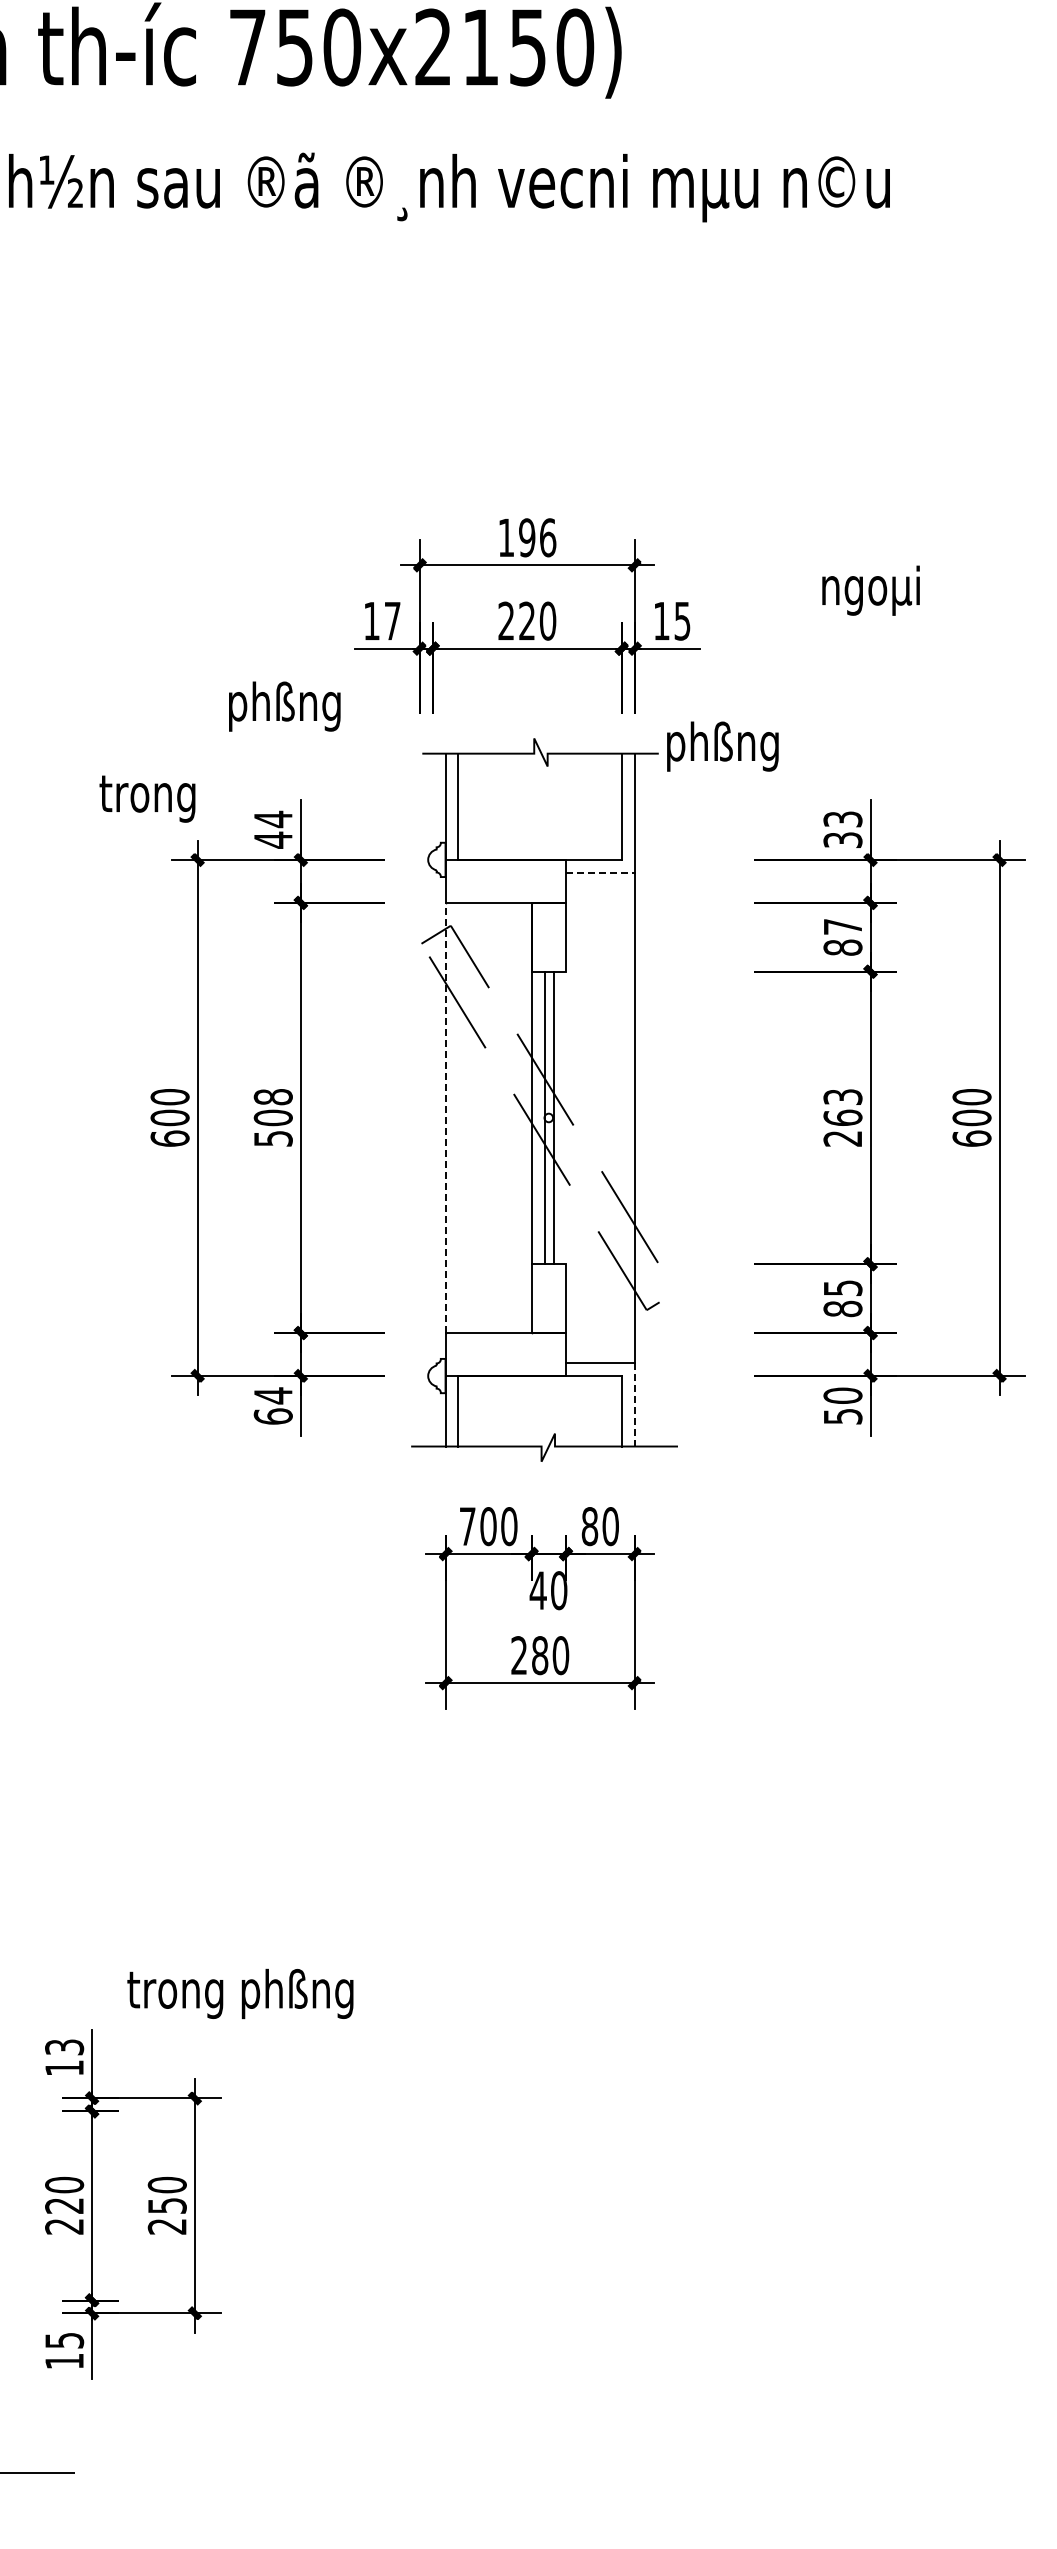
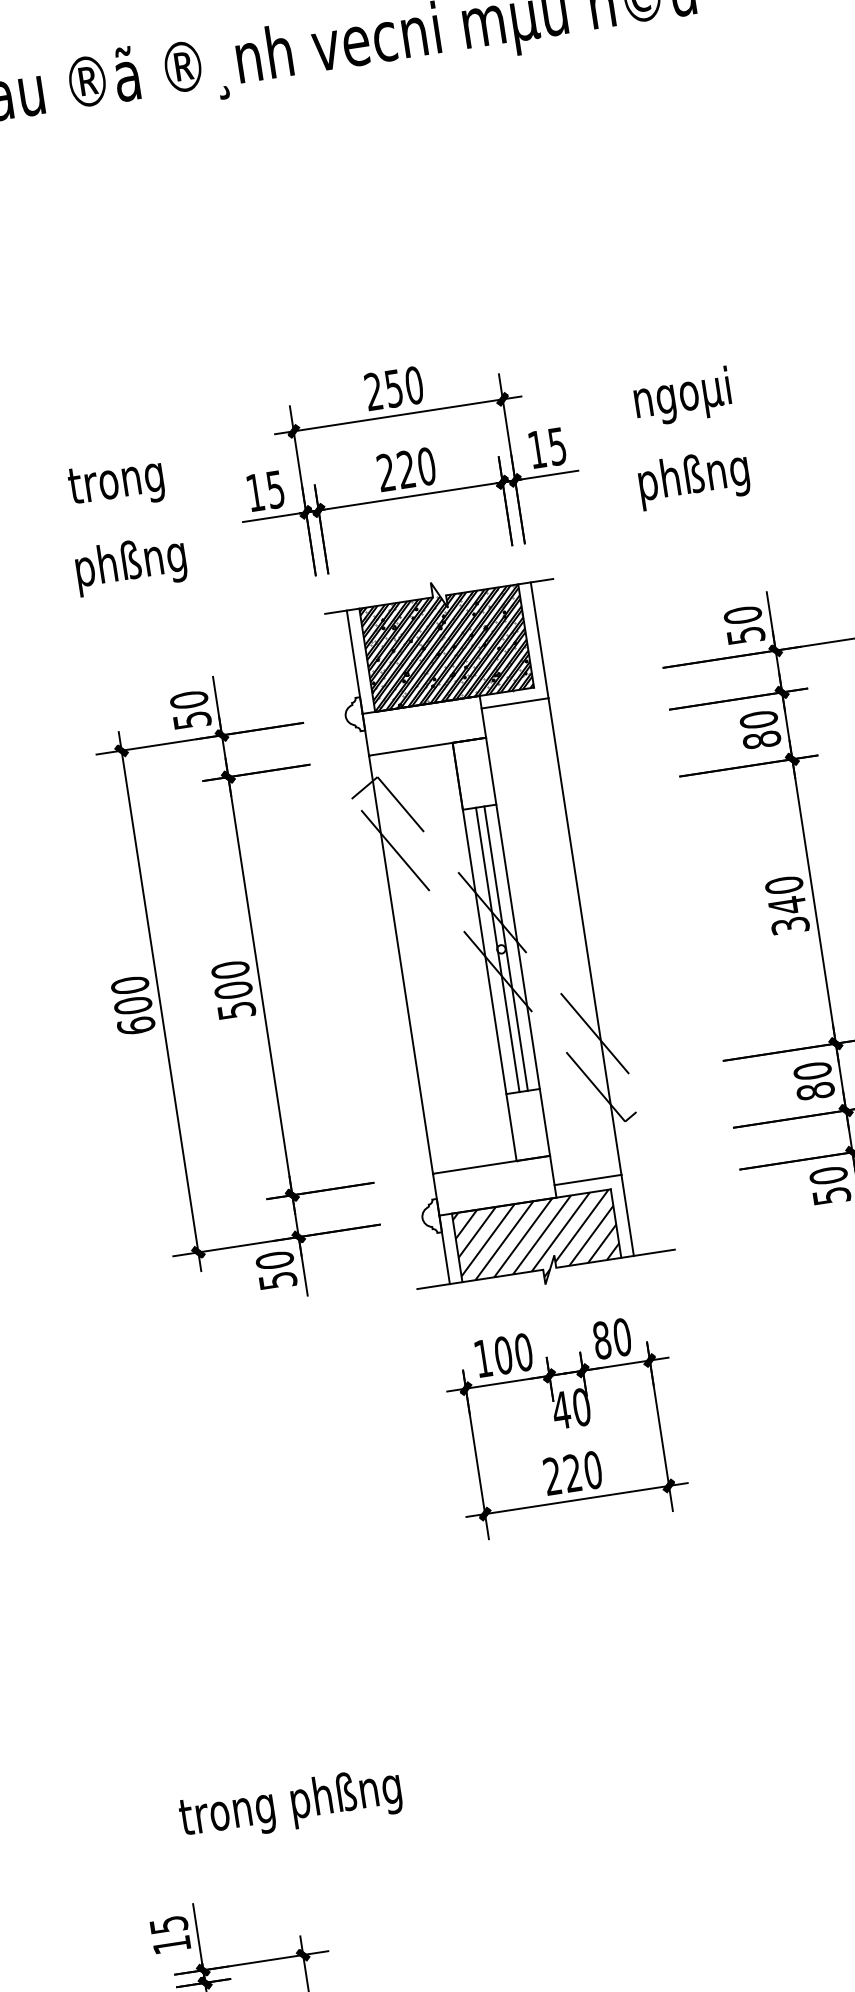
text: (527, 537) -> (394, 388), 196 -> 250
text: (870, 590) -> (682, 396), moved
text: (392, 621) -> (275, 489), 17 -> 15
text: (284, 706) -> (130, 564), moved
text: (722, 746) -> (693, 478), moved
text: (147, 798) -> (116, 484), moved
hatch: (539, 806) -> (446, 647), added
text: (272, 829) -> (189, 710), 44 -> 50
text: (842, 829) -> (743, 625), 33 -> 50
line: (600, 872) -> (515, 703), dashed -> solid
text: (842, 926) -> (758, 719), 87 -> 80
text: (273, 1097) -> (230, 970), 508 -> 500
line: (445, 1117) -> (400, 964), dashed -> solid
line: (566, 1117) -> (518, 946), added
text: (842, 1117) -> (786, 905), 263 -> 340
text: (842, 1288) -> (812, 1071), 85 -> 80
line: (634, 1404) -> (627, 1215), dashed -> solid
text: (272, 1405) -> (275, 1269), 64 -> 50
hatch: (539, 1415) -> (536, 1239), added
text: (467, 1526) -> (483, 1358), 700 -> 100
text: (540, 1655) -> (573, 1473), 280 -> 220
text: (240, 1993) -> (290, 1804), moved
text: (64, 2046) -> (168, 1924), 13 -> 15

